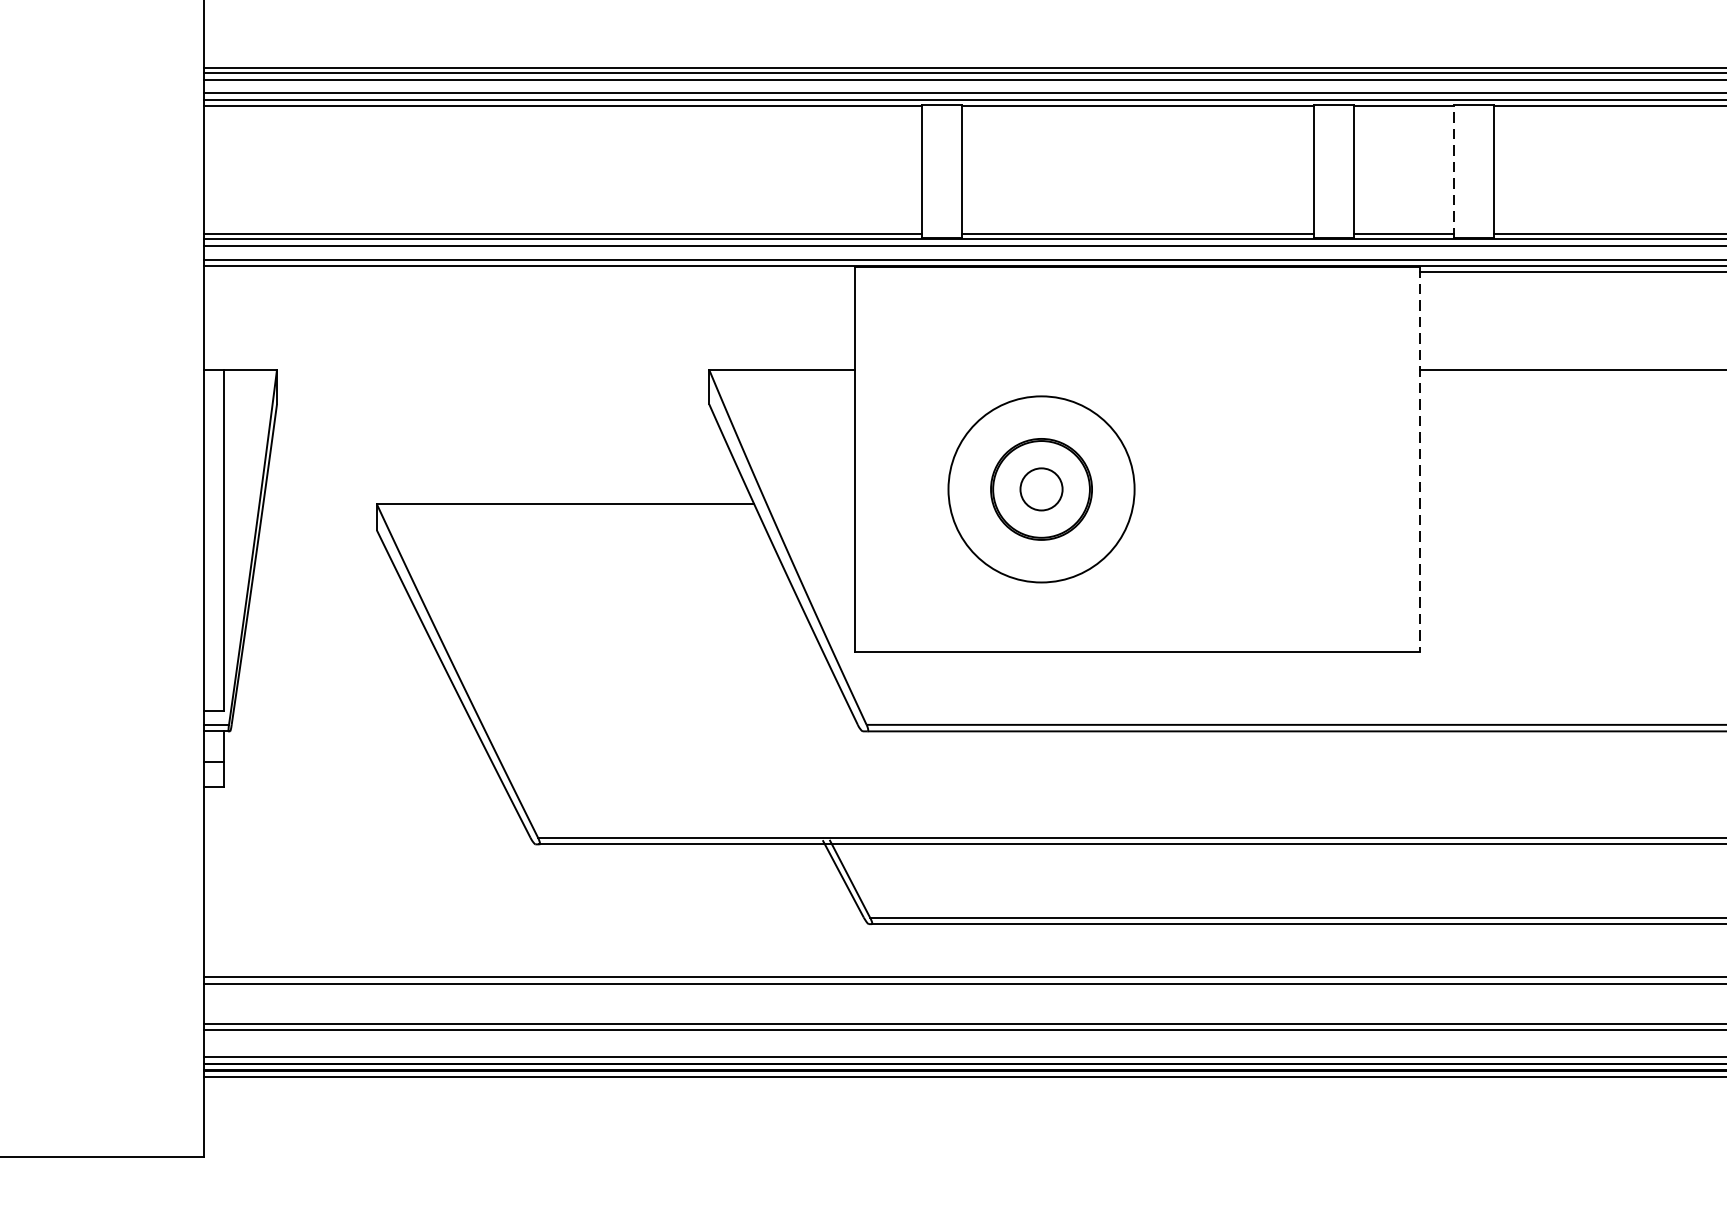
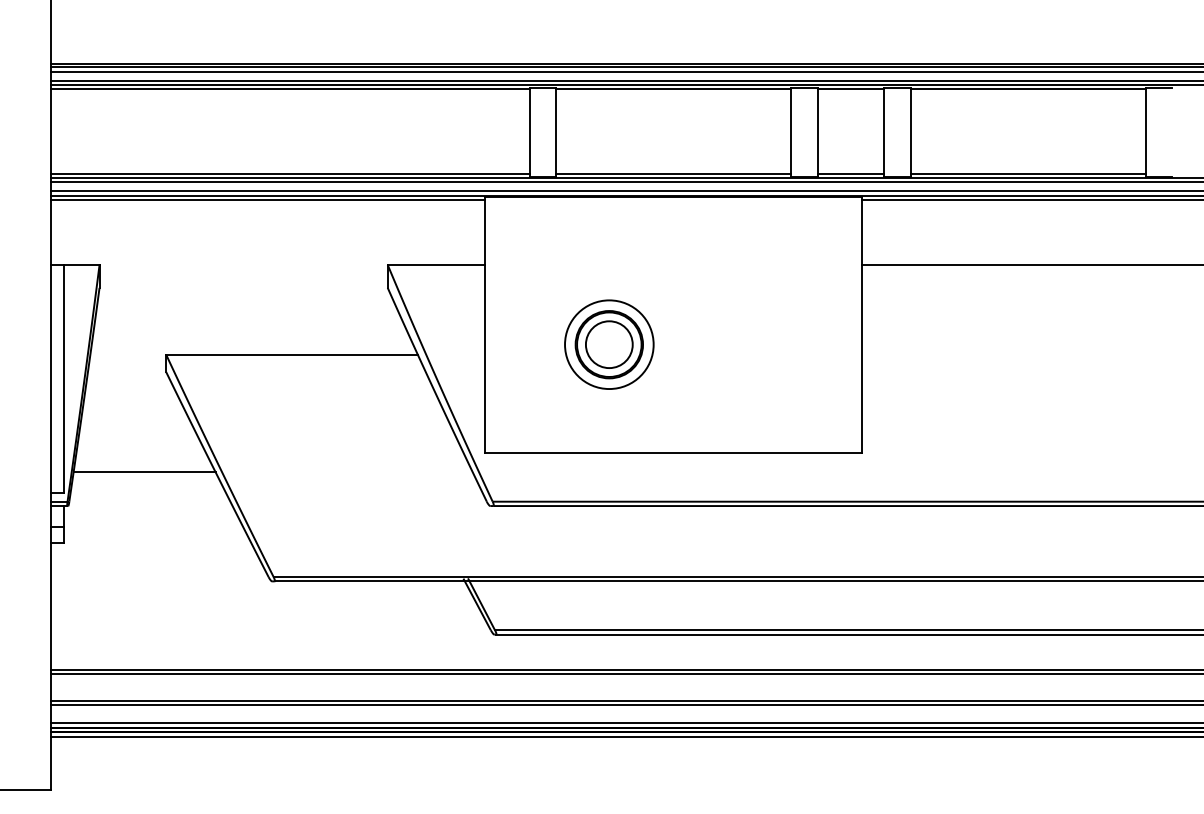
line: (1454, 171) -> (884, 132), dashed -> solid
line: (528, 271) -> (267, 199), added
line: (1419, 460) -> (861, 325), dashed -> solid
circle: (1040, 489) -> (608, 344), size x1.67
circle: (1041, 489) -> (609, 344), size x0.71
line: (344, 681) -> (144, 472), added

